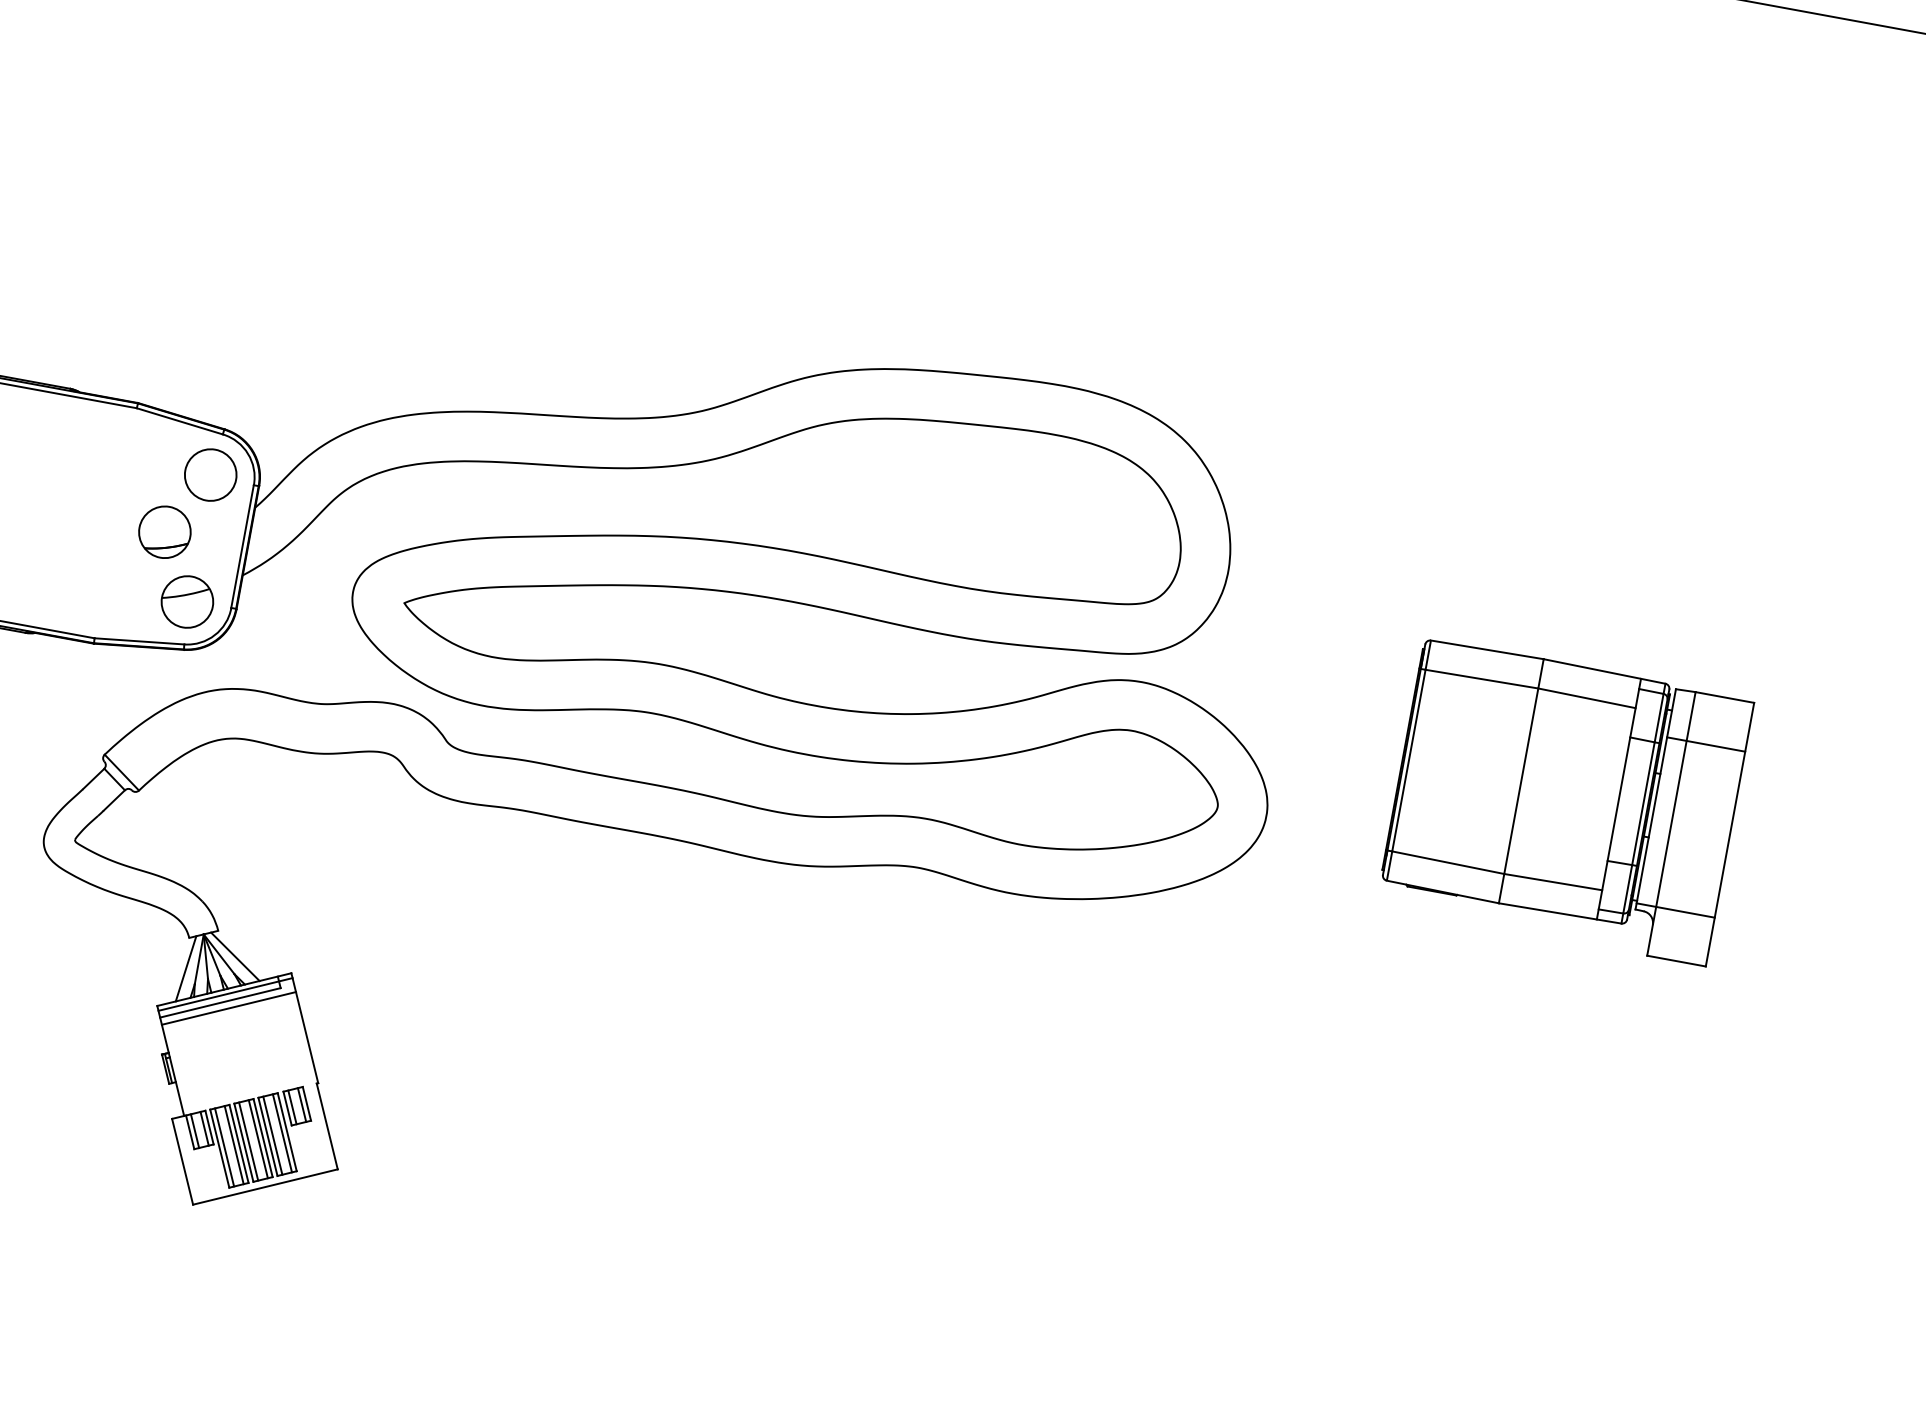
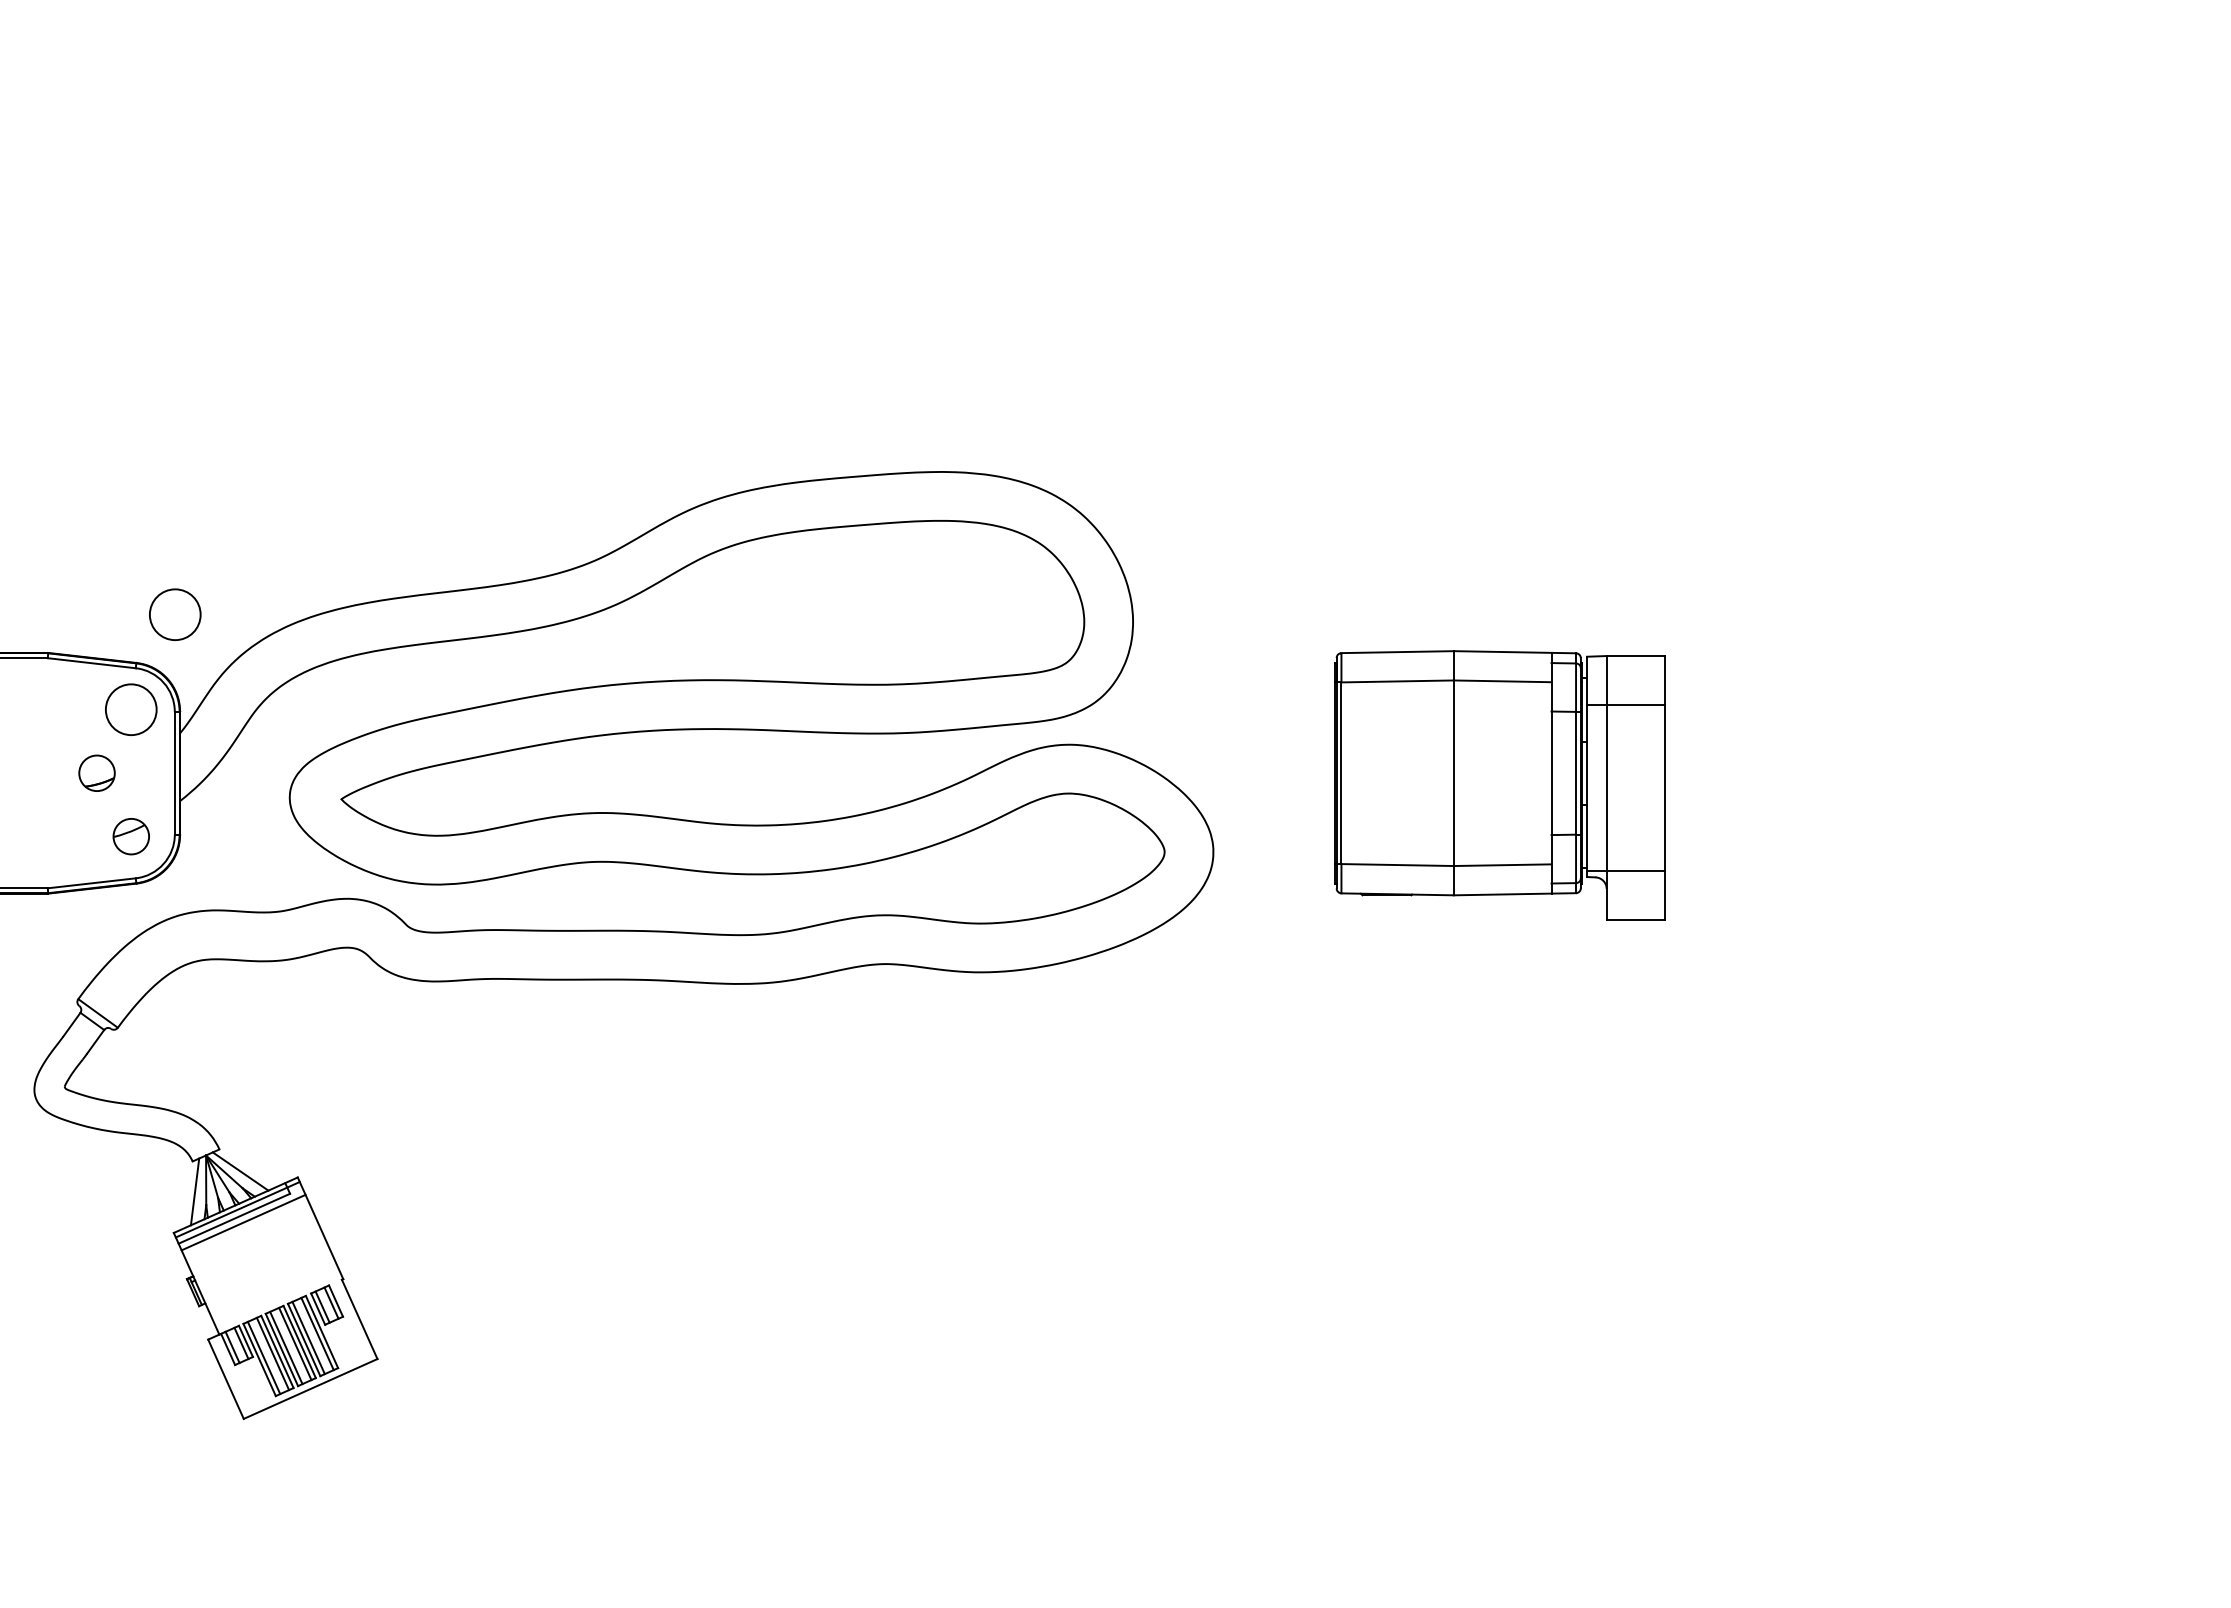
circle: (272, 387) -> (175, 614), added
part: (164, 532) -> (96, 773), size x0.7
part: (187, 601) -> (131, 836), size x0.7

